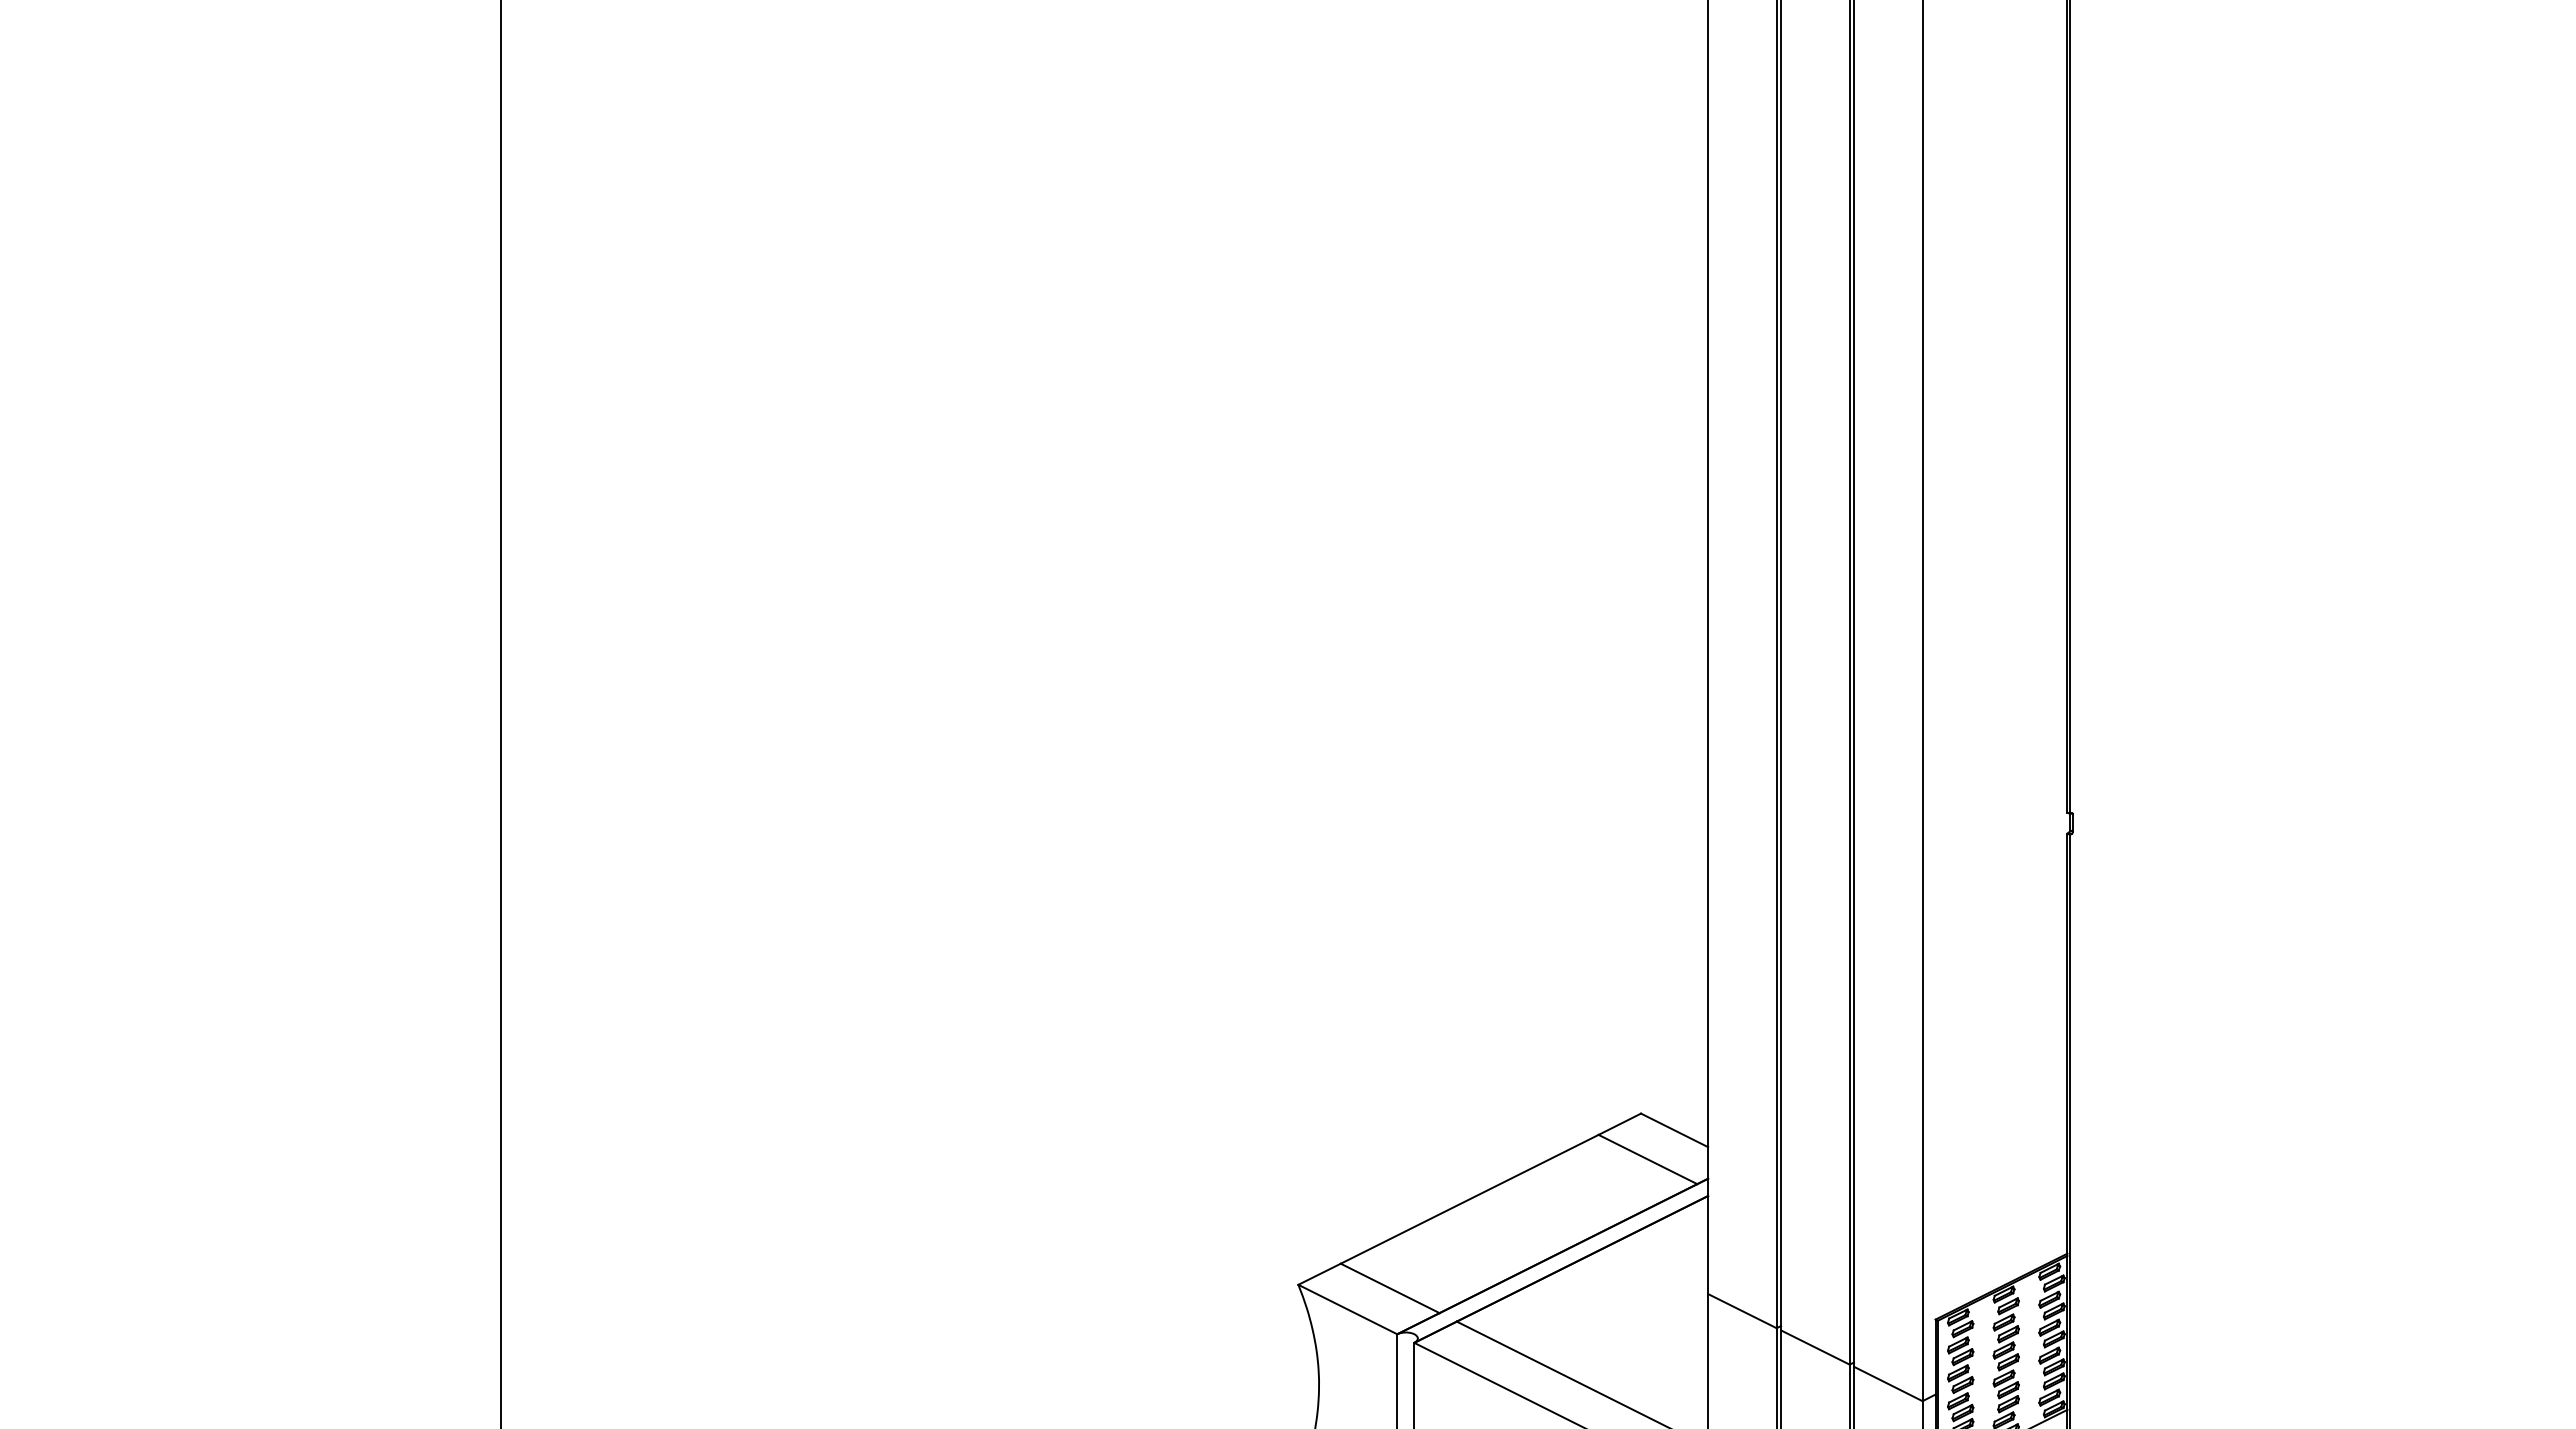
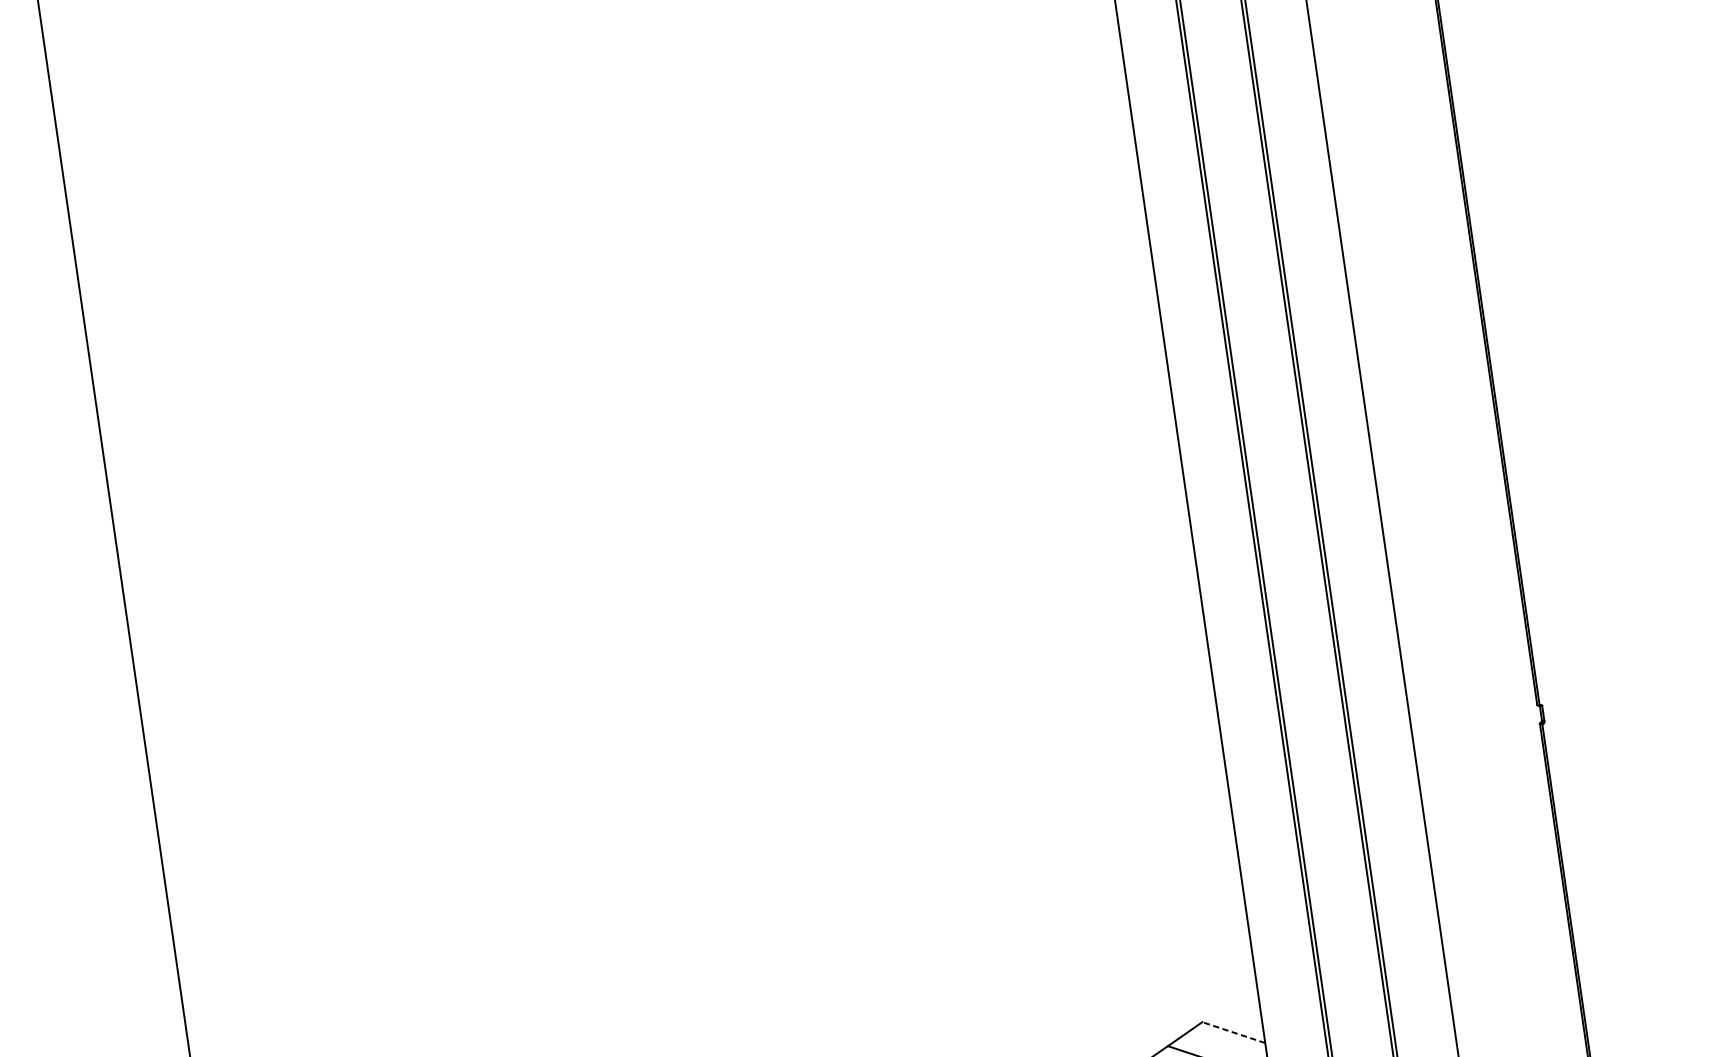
line: (1674, 1130) -> (1233, 1032), solid -> dashed

